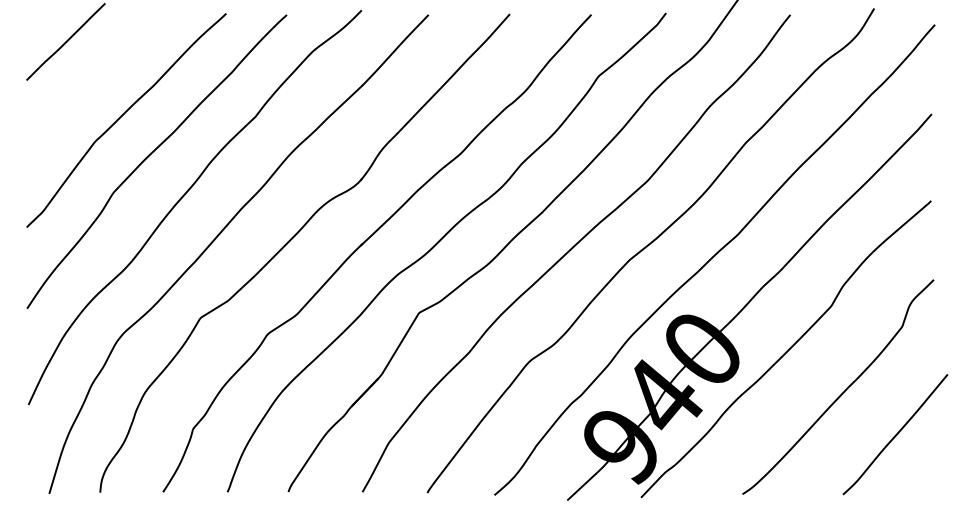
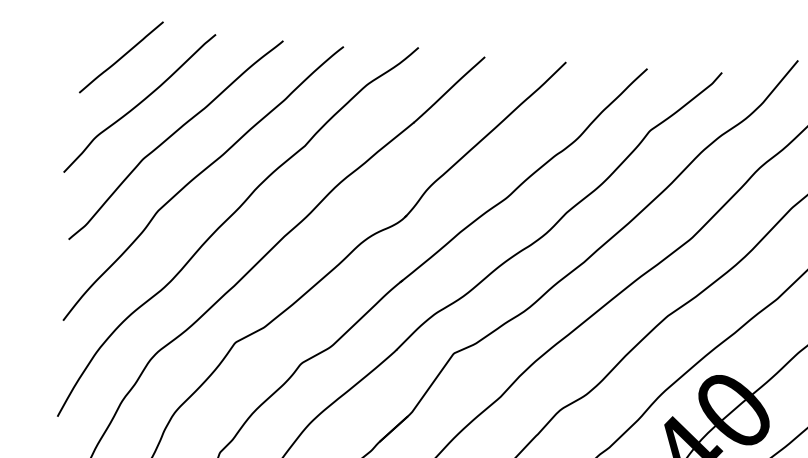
curve: (87, 86) -> (139, 103), added

